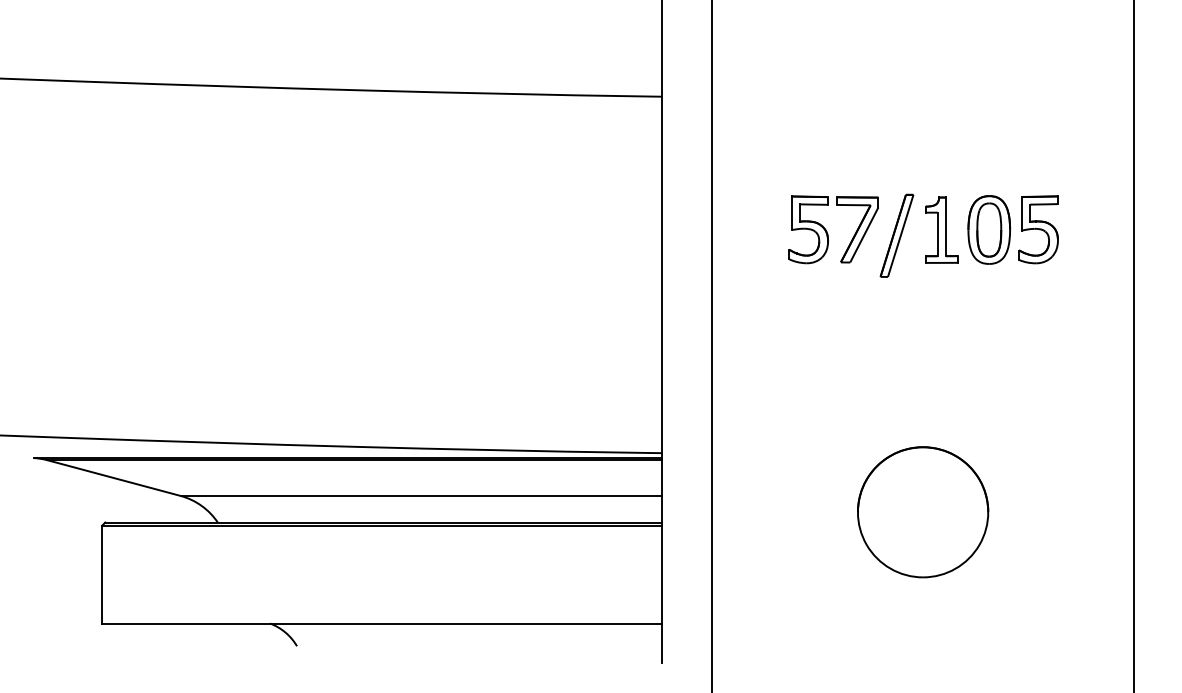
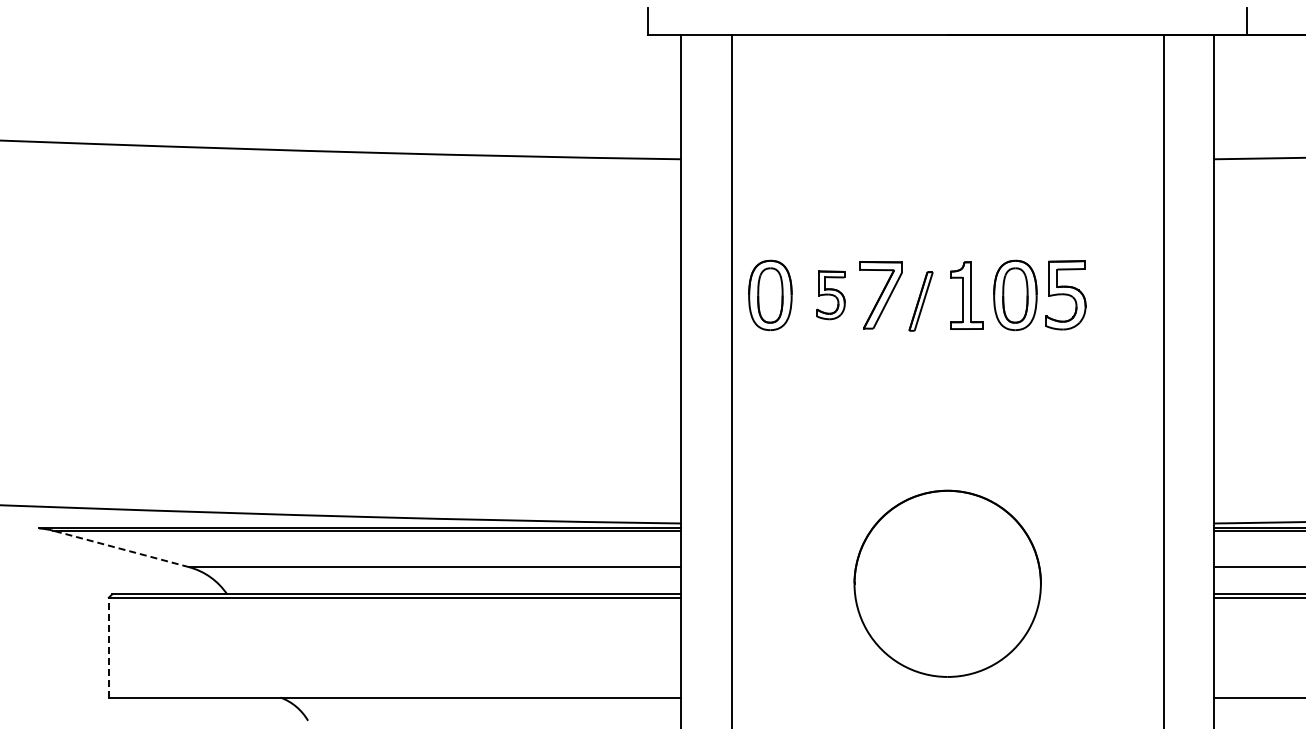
part: (749, 230) -> (770, 295), added
part: (808, 230) -> (830, 295), size x0.7
part: (896, 235) -> (920, 301), size x0.7
line: (114, 477) -> (121, 548), solid -> dashed
part: (922, 511) -> (947, 583), size x1.4
line: (101, 574) -> (108, 647), solid -> dashed

